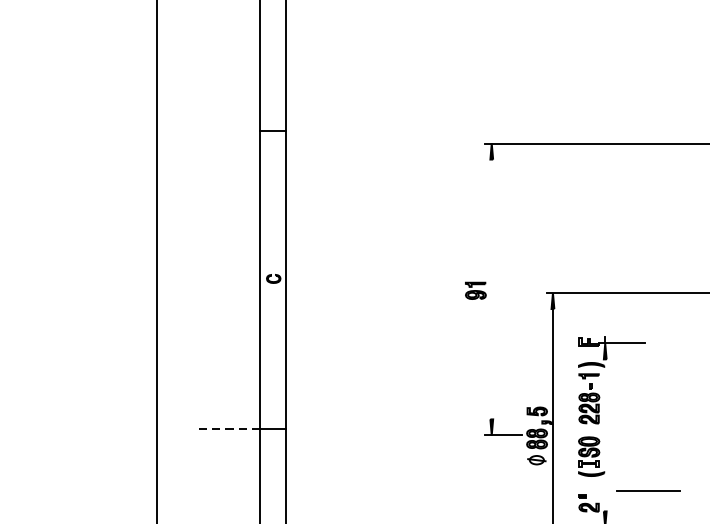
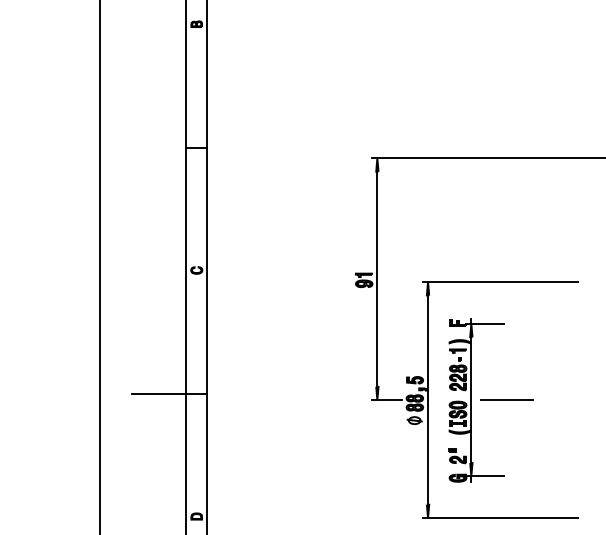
line: (491, 288) -> (377, 278), added
line: (227, 428) -> (158, 394), dashed -> solid
line: (605, 435) -> (471, 400), added
line: (647, 490) -> (506, 399), moved

